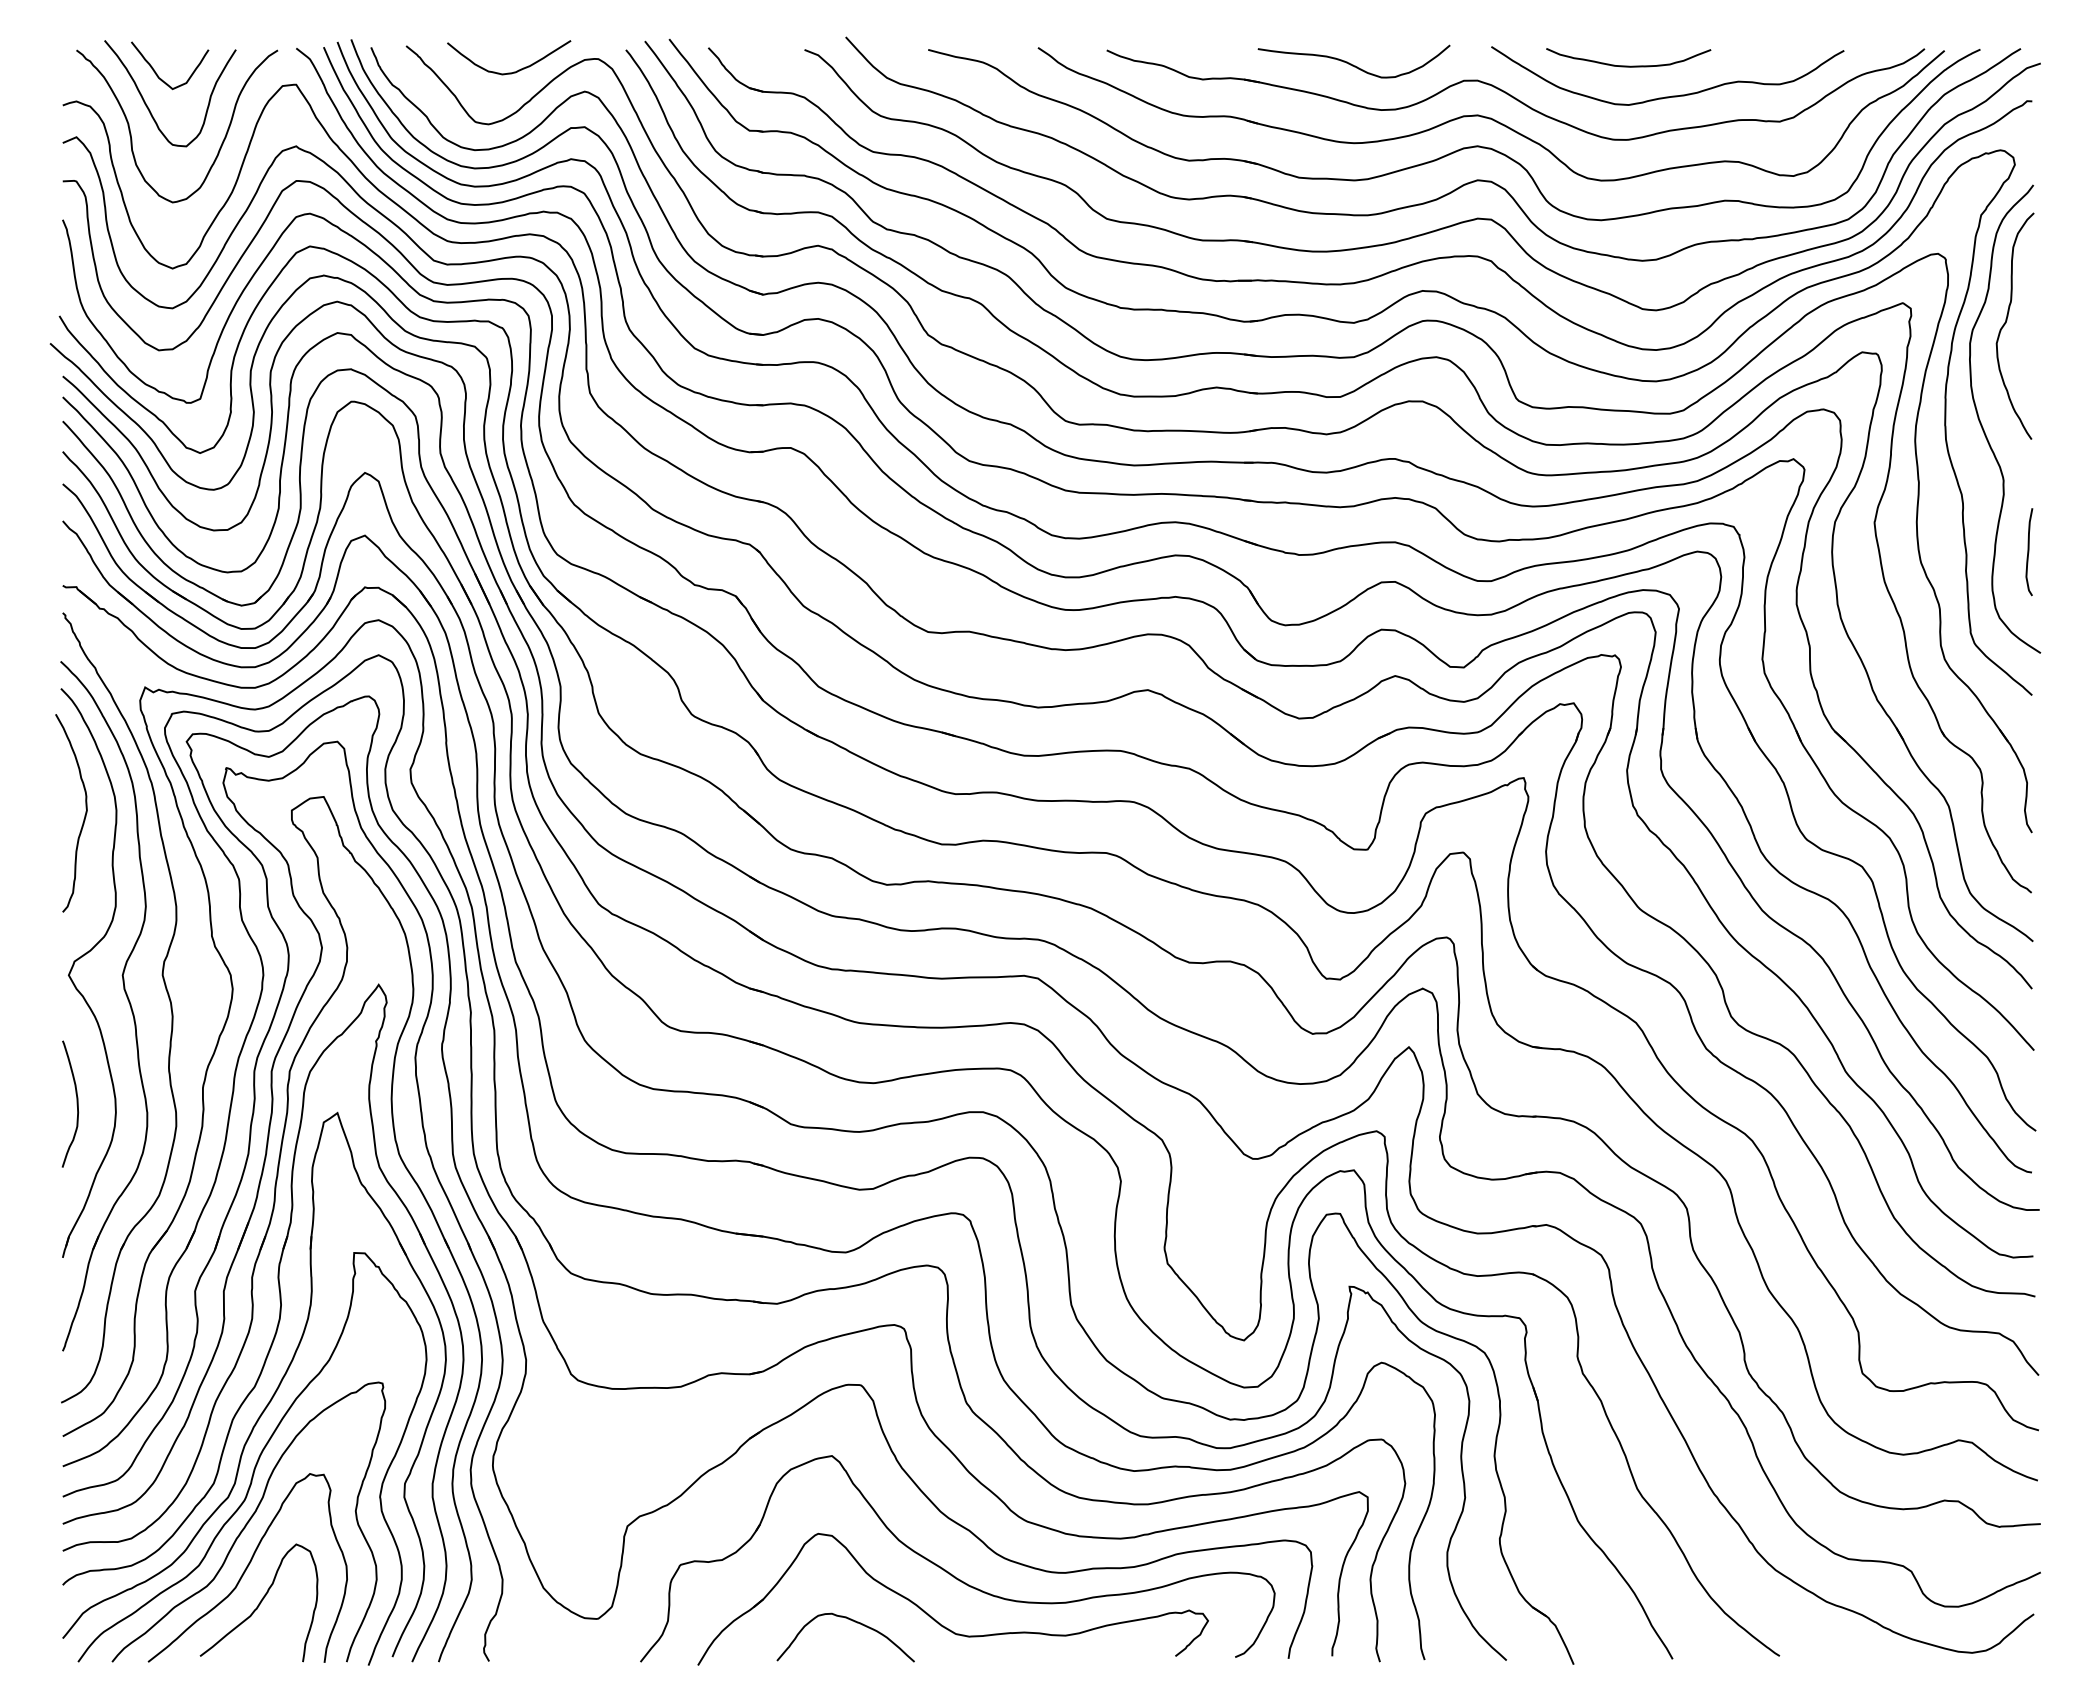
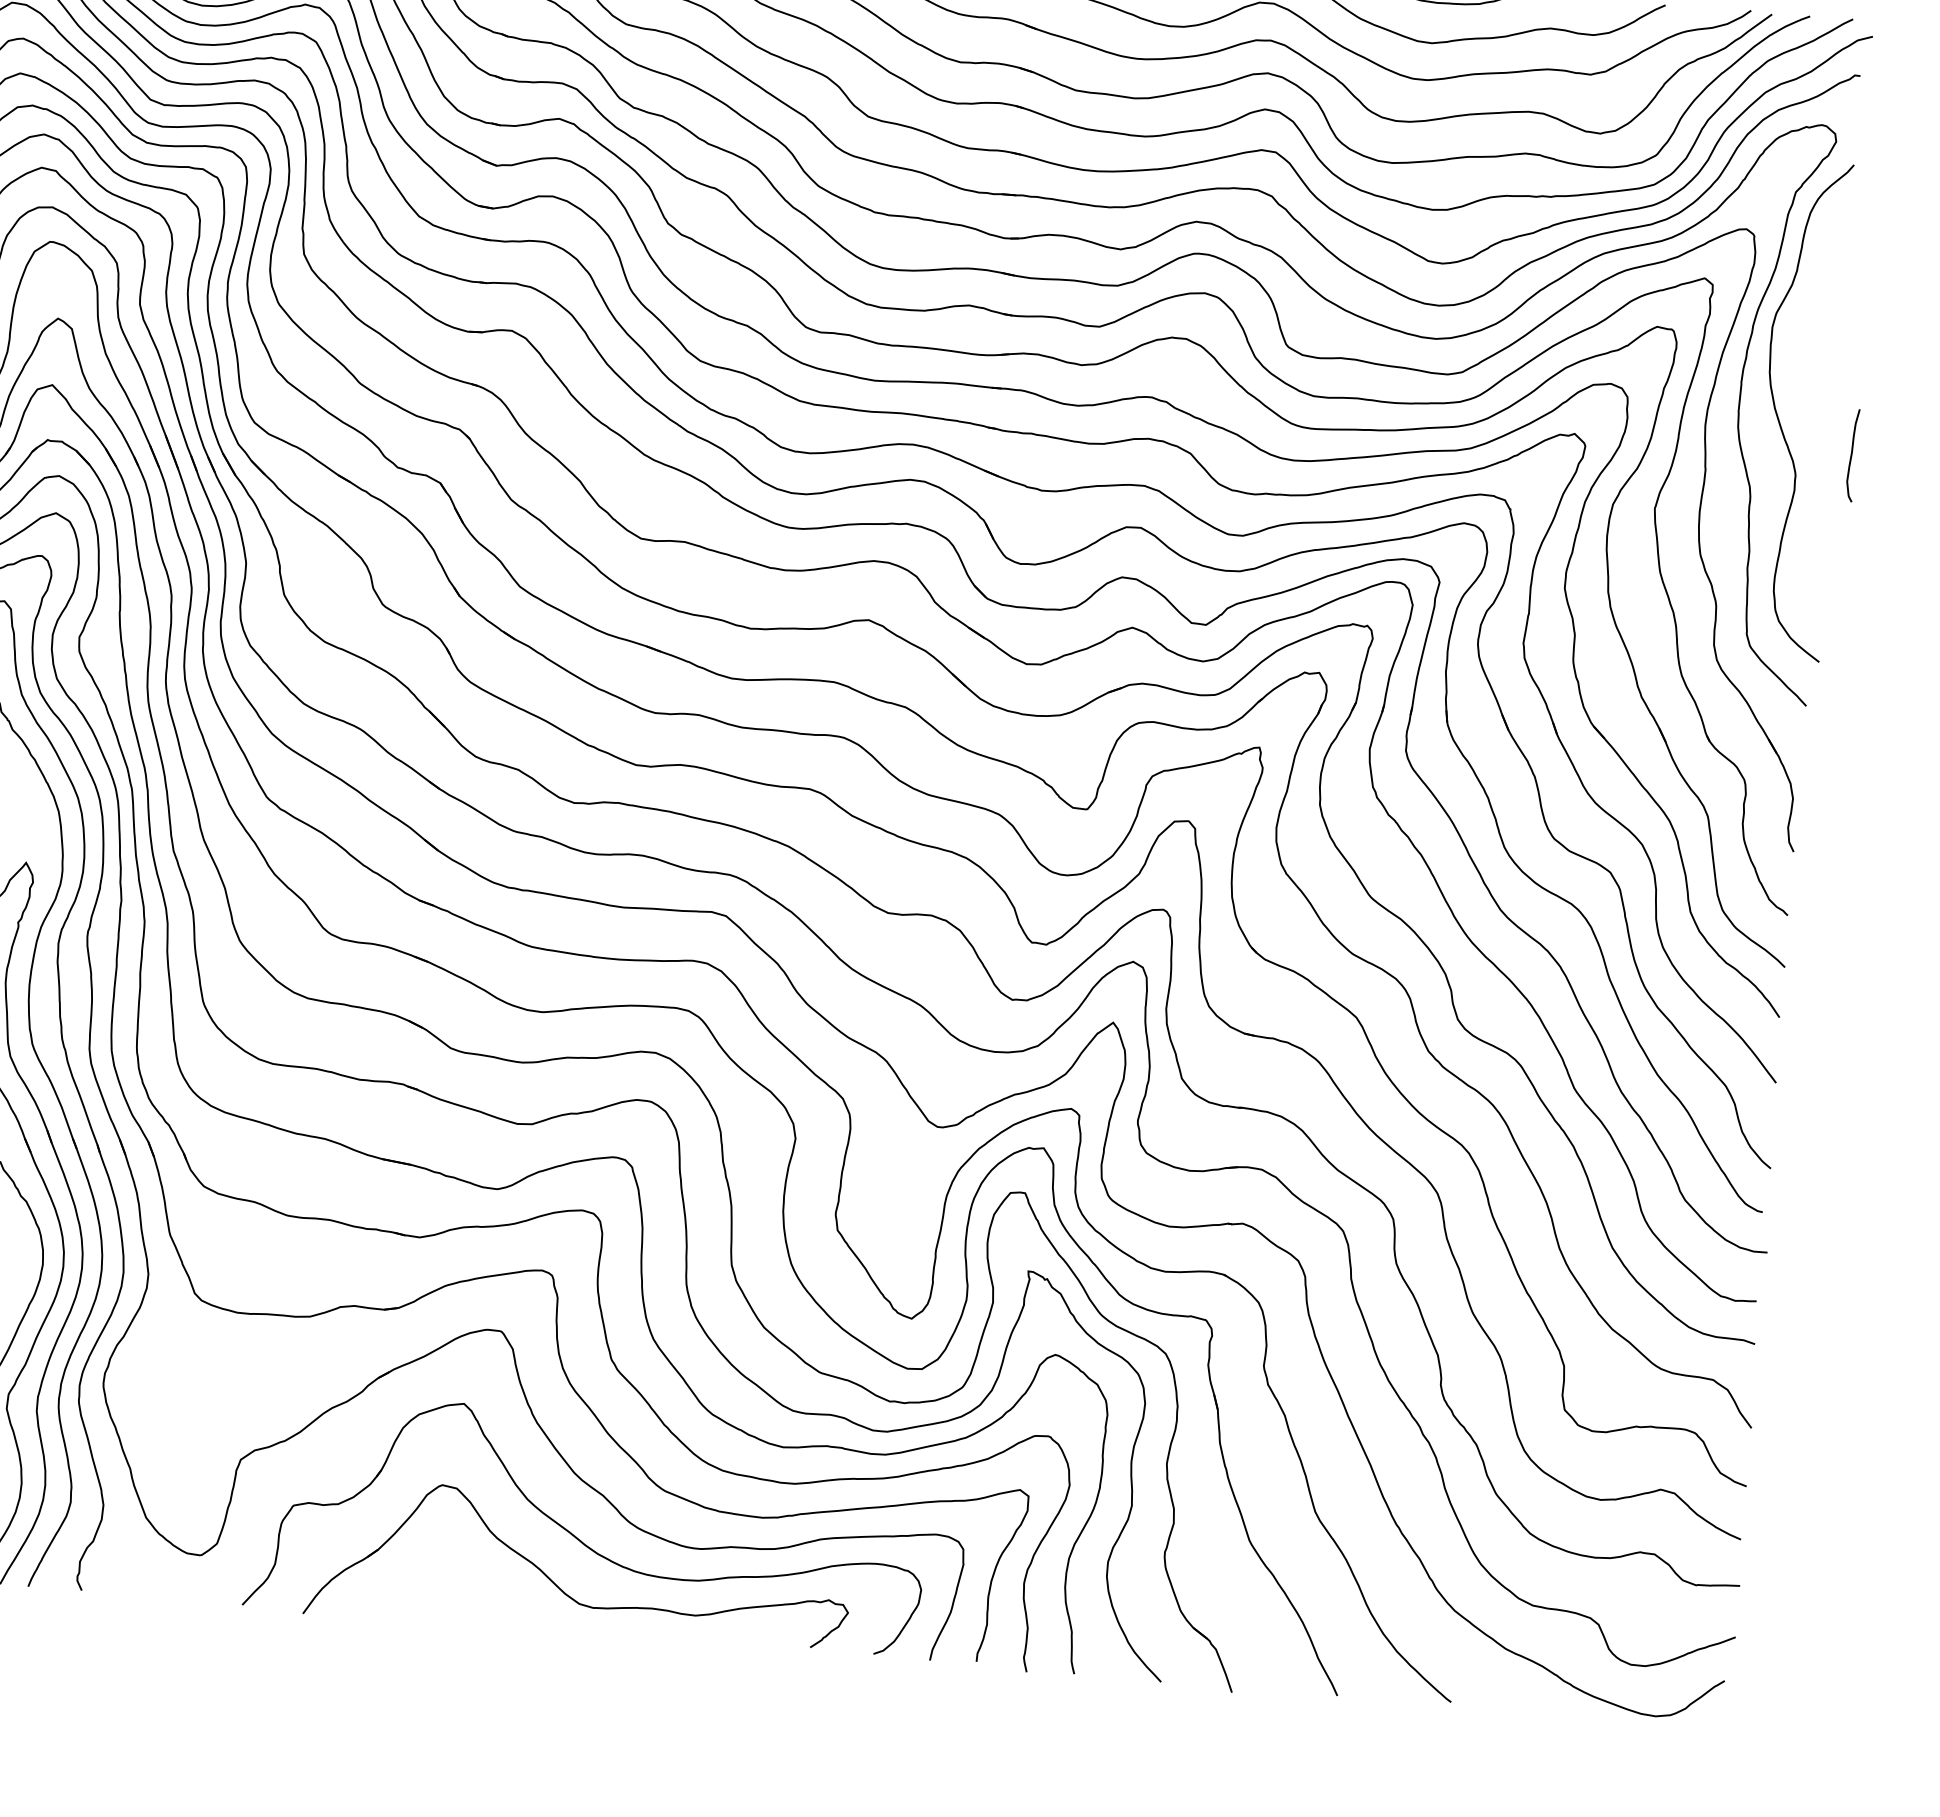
curve: (2006, 323) -> (1812, 309), removed
curve: (2029, 552) -> (1852, 455), moved
curve: (852, 1621) -> (470, 1581), removed

